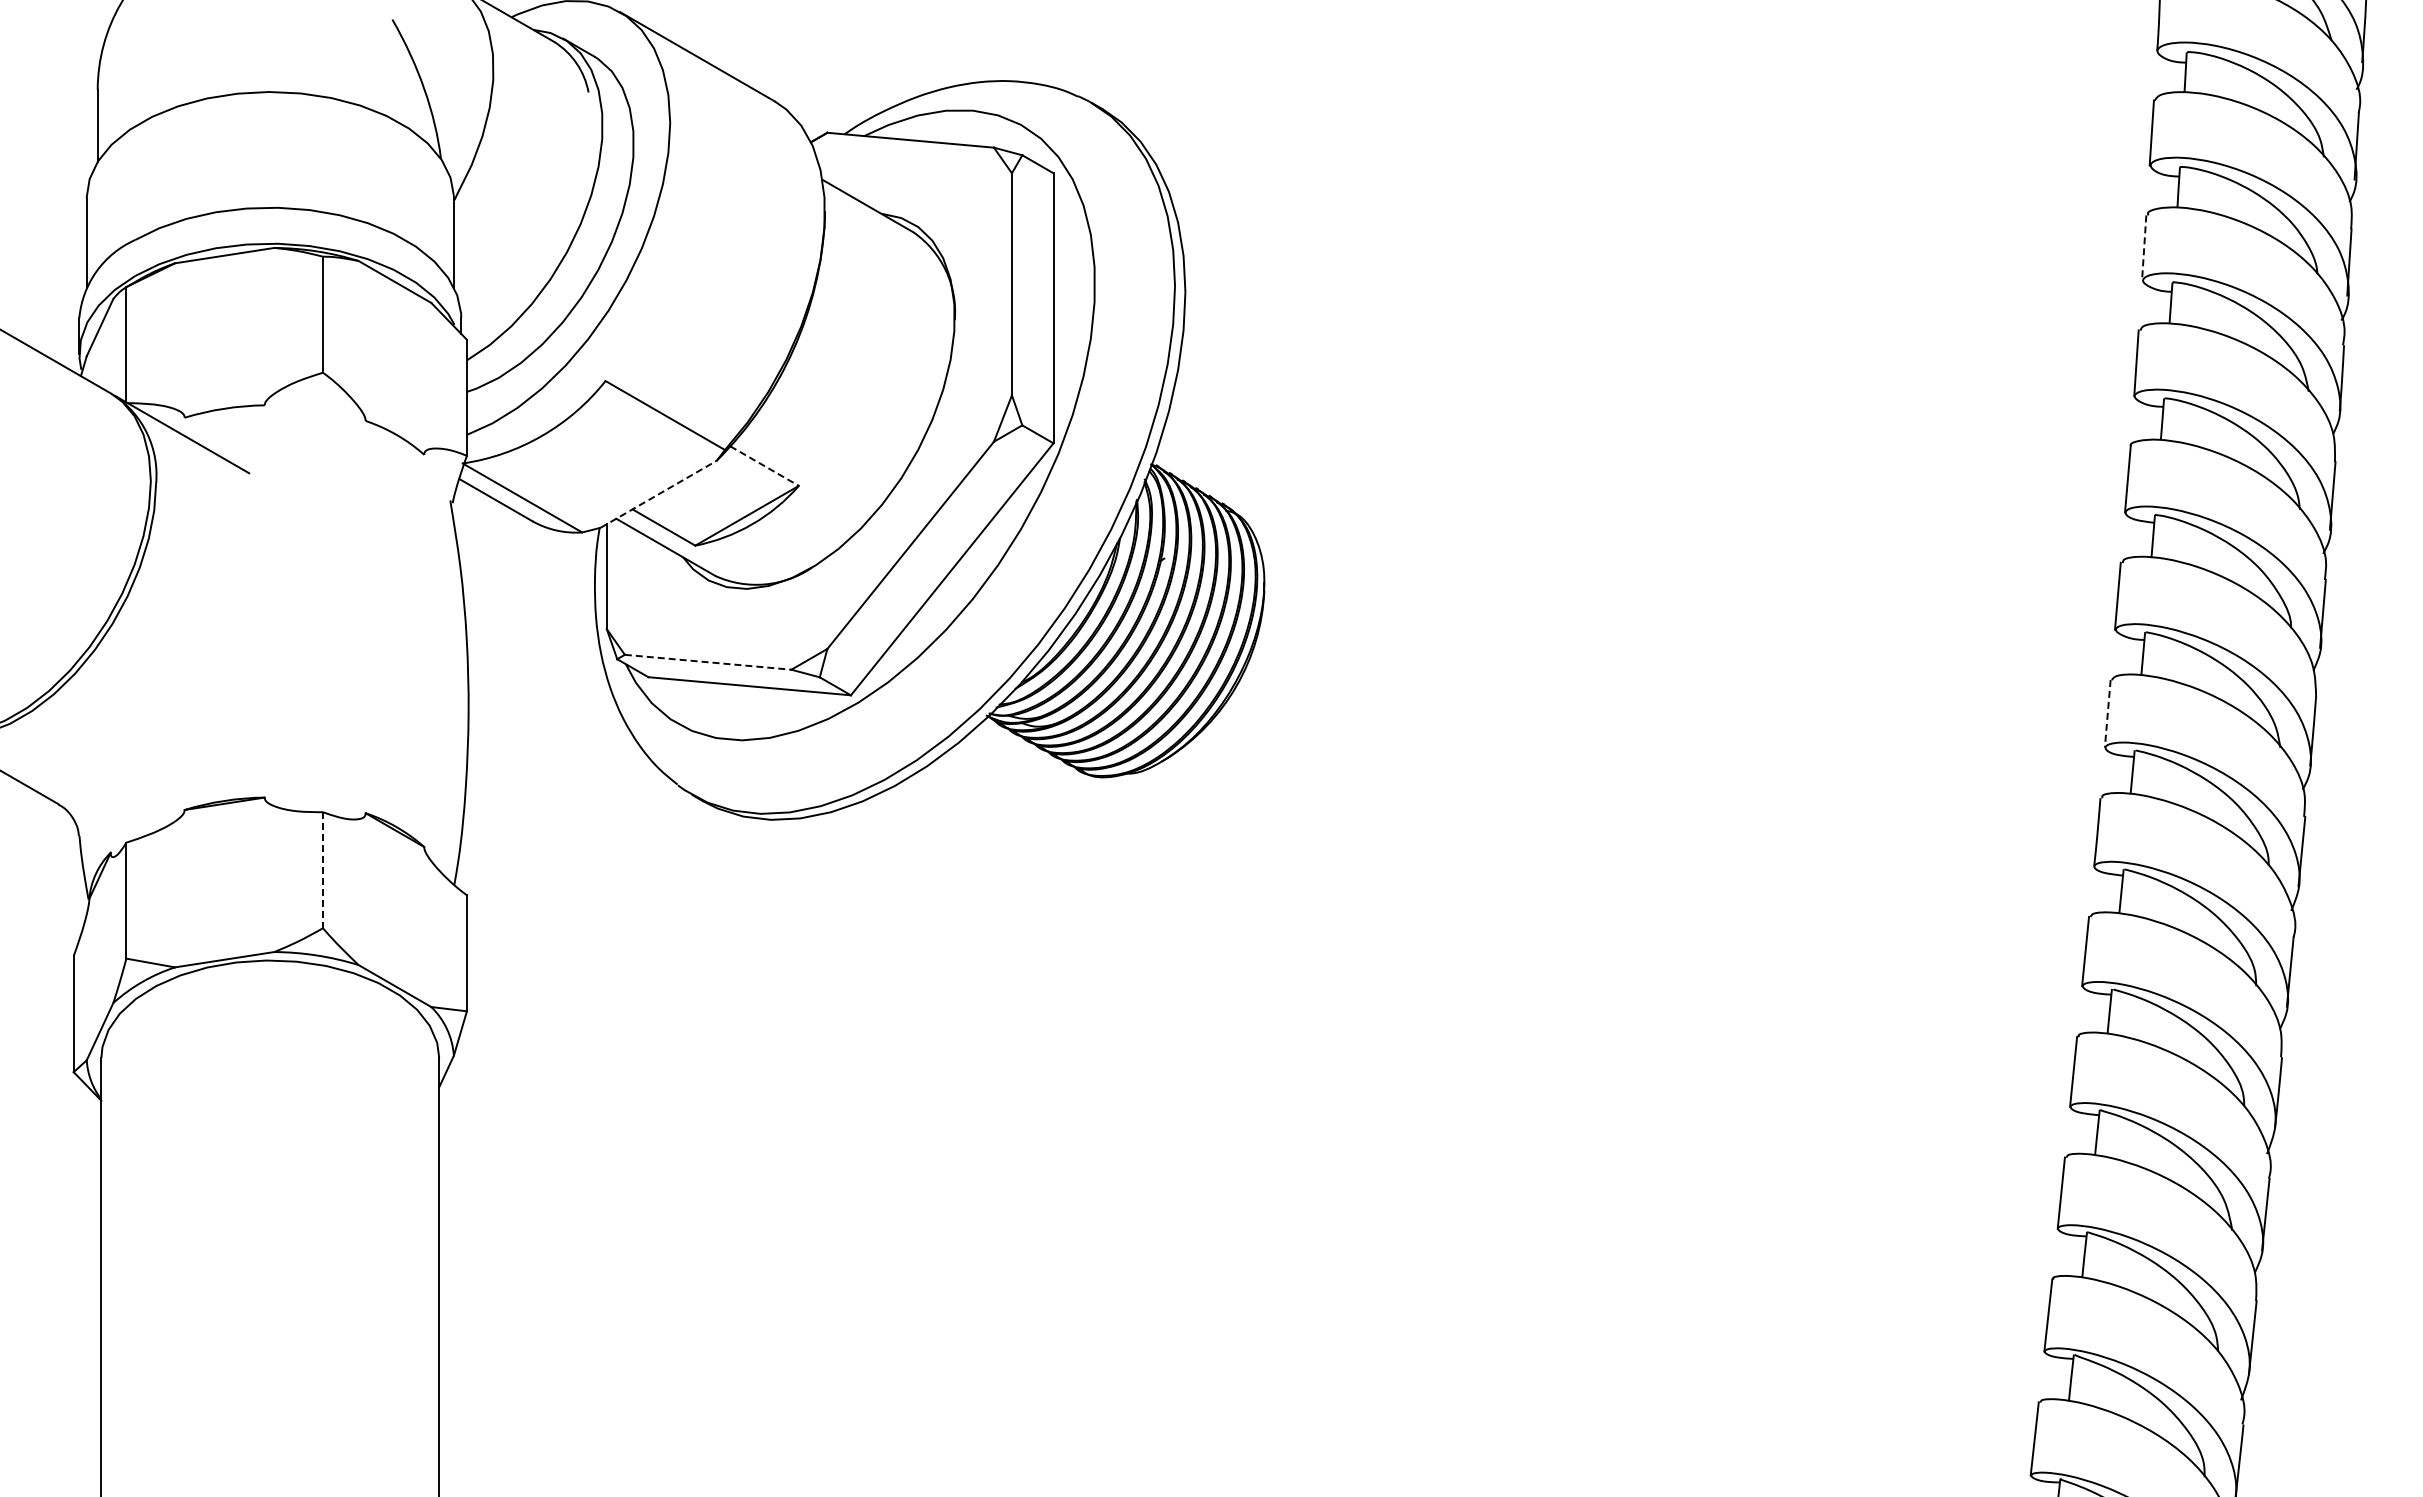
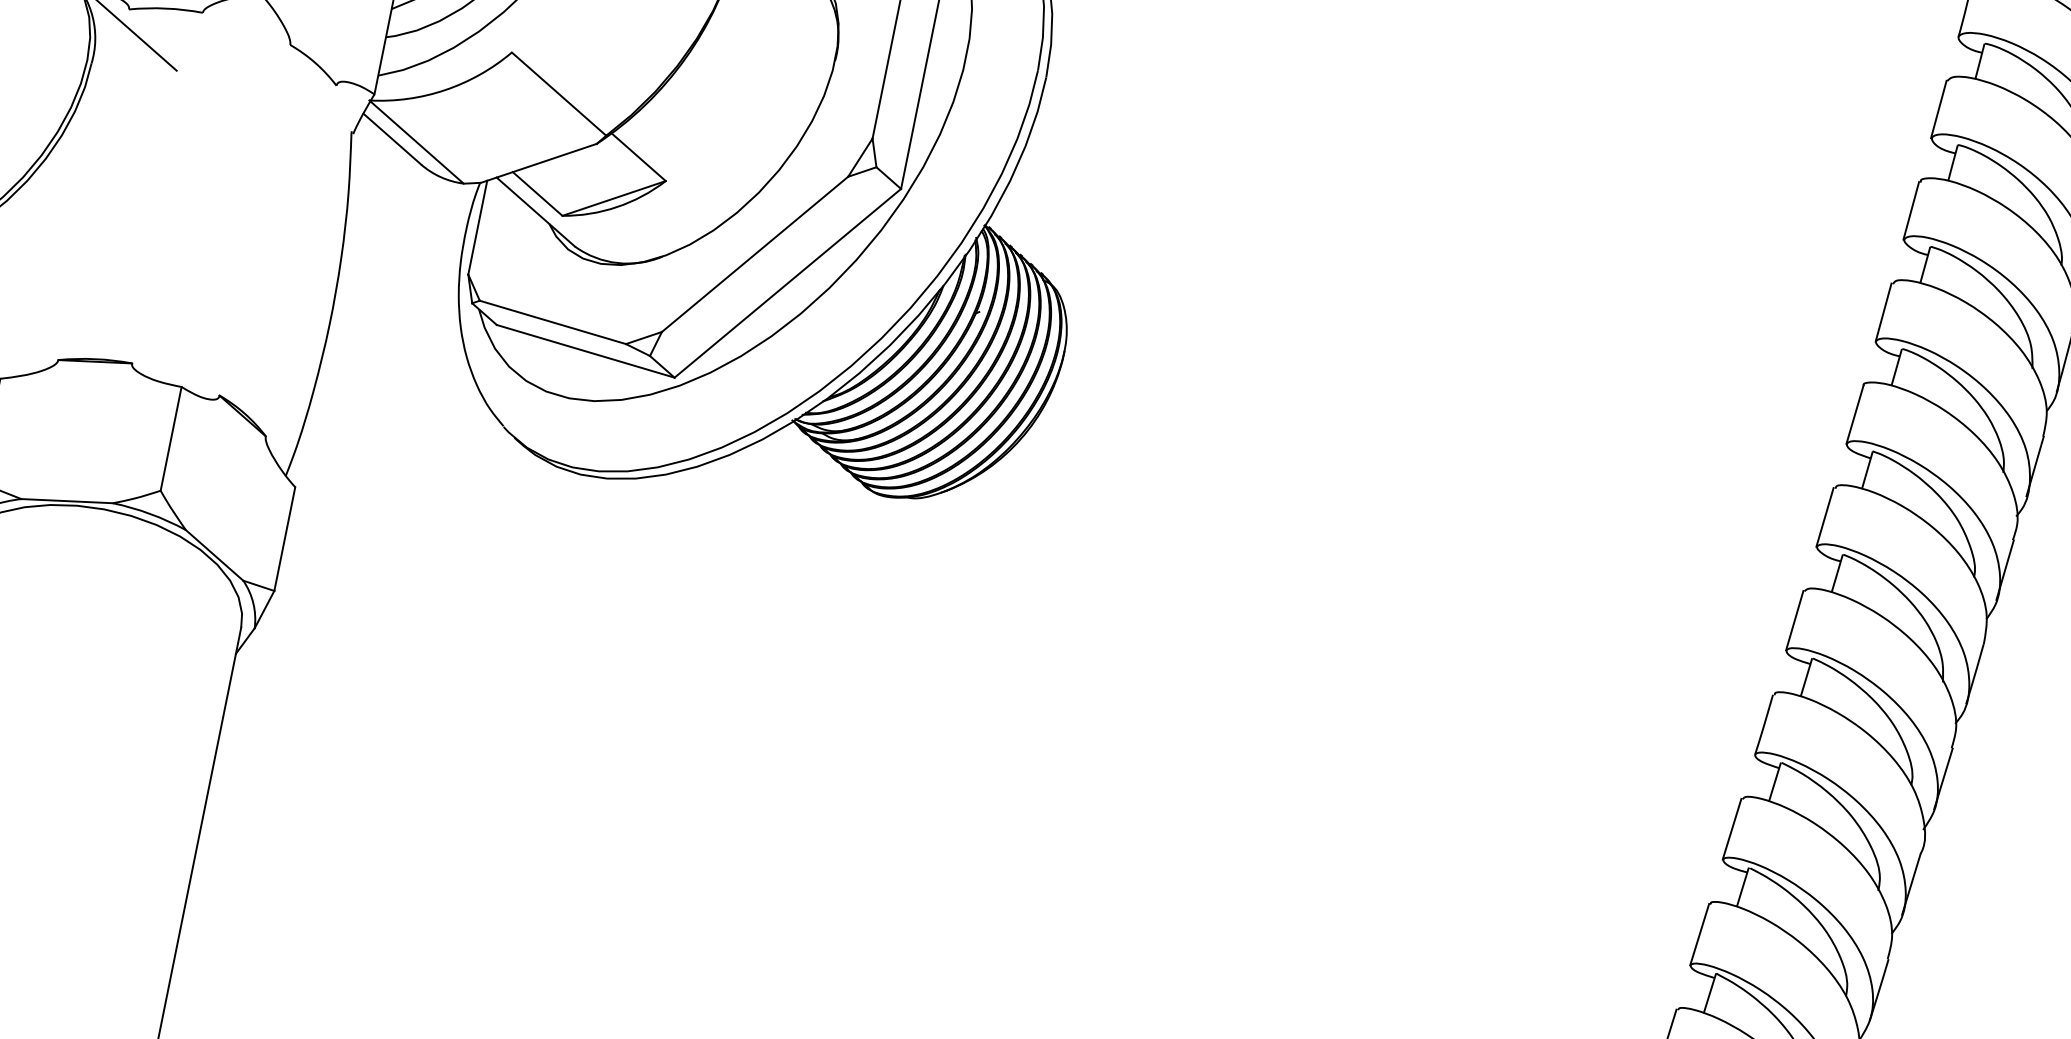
line: (2144, 248) -> (1911, 211), dashed -> solid
line: (764, 466) -> (638, 157), dashed -> solid
line: (658, 494) -> (538, 163), dashed -> solid
line: (708, 662) -> (553, 322), dashed -> solid
line: (2107, 713) -> (1794, 620), dashed -> solid
line: (323, 870) -> (171, 439), dashed -> solid

